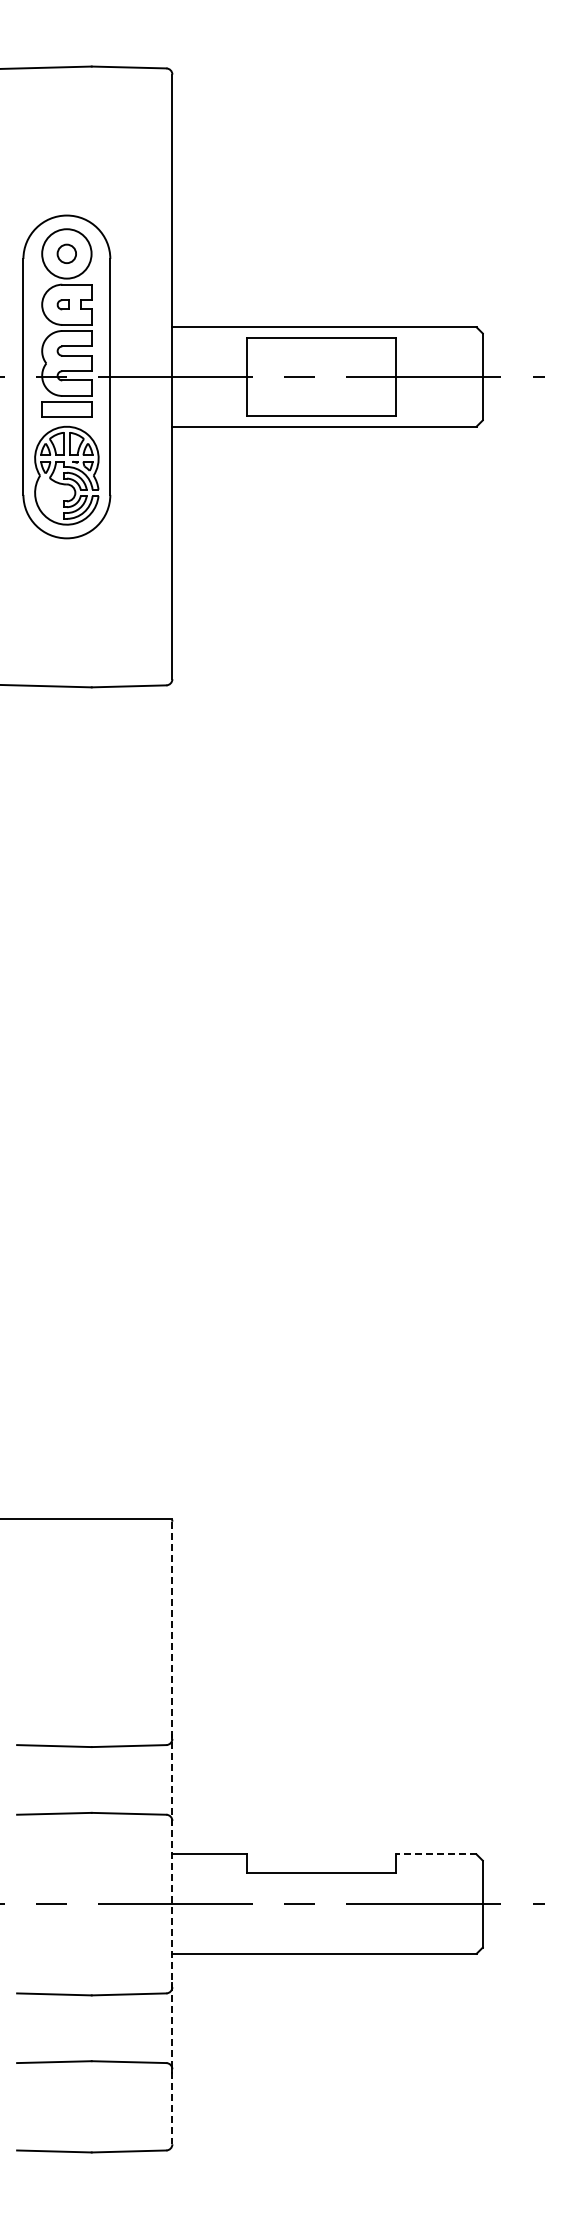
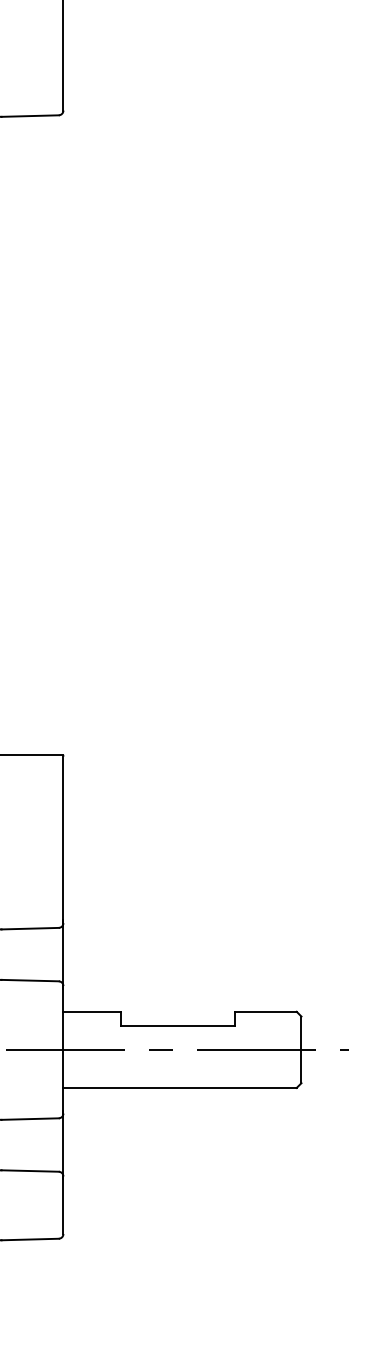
line: (172, 1833) -> (63, 995), dashed -> solid
line: (435, 1854) -> (265, 1011), dashed -> solid

